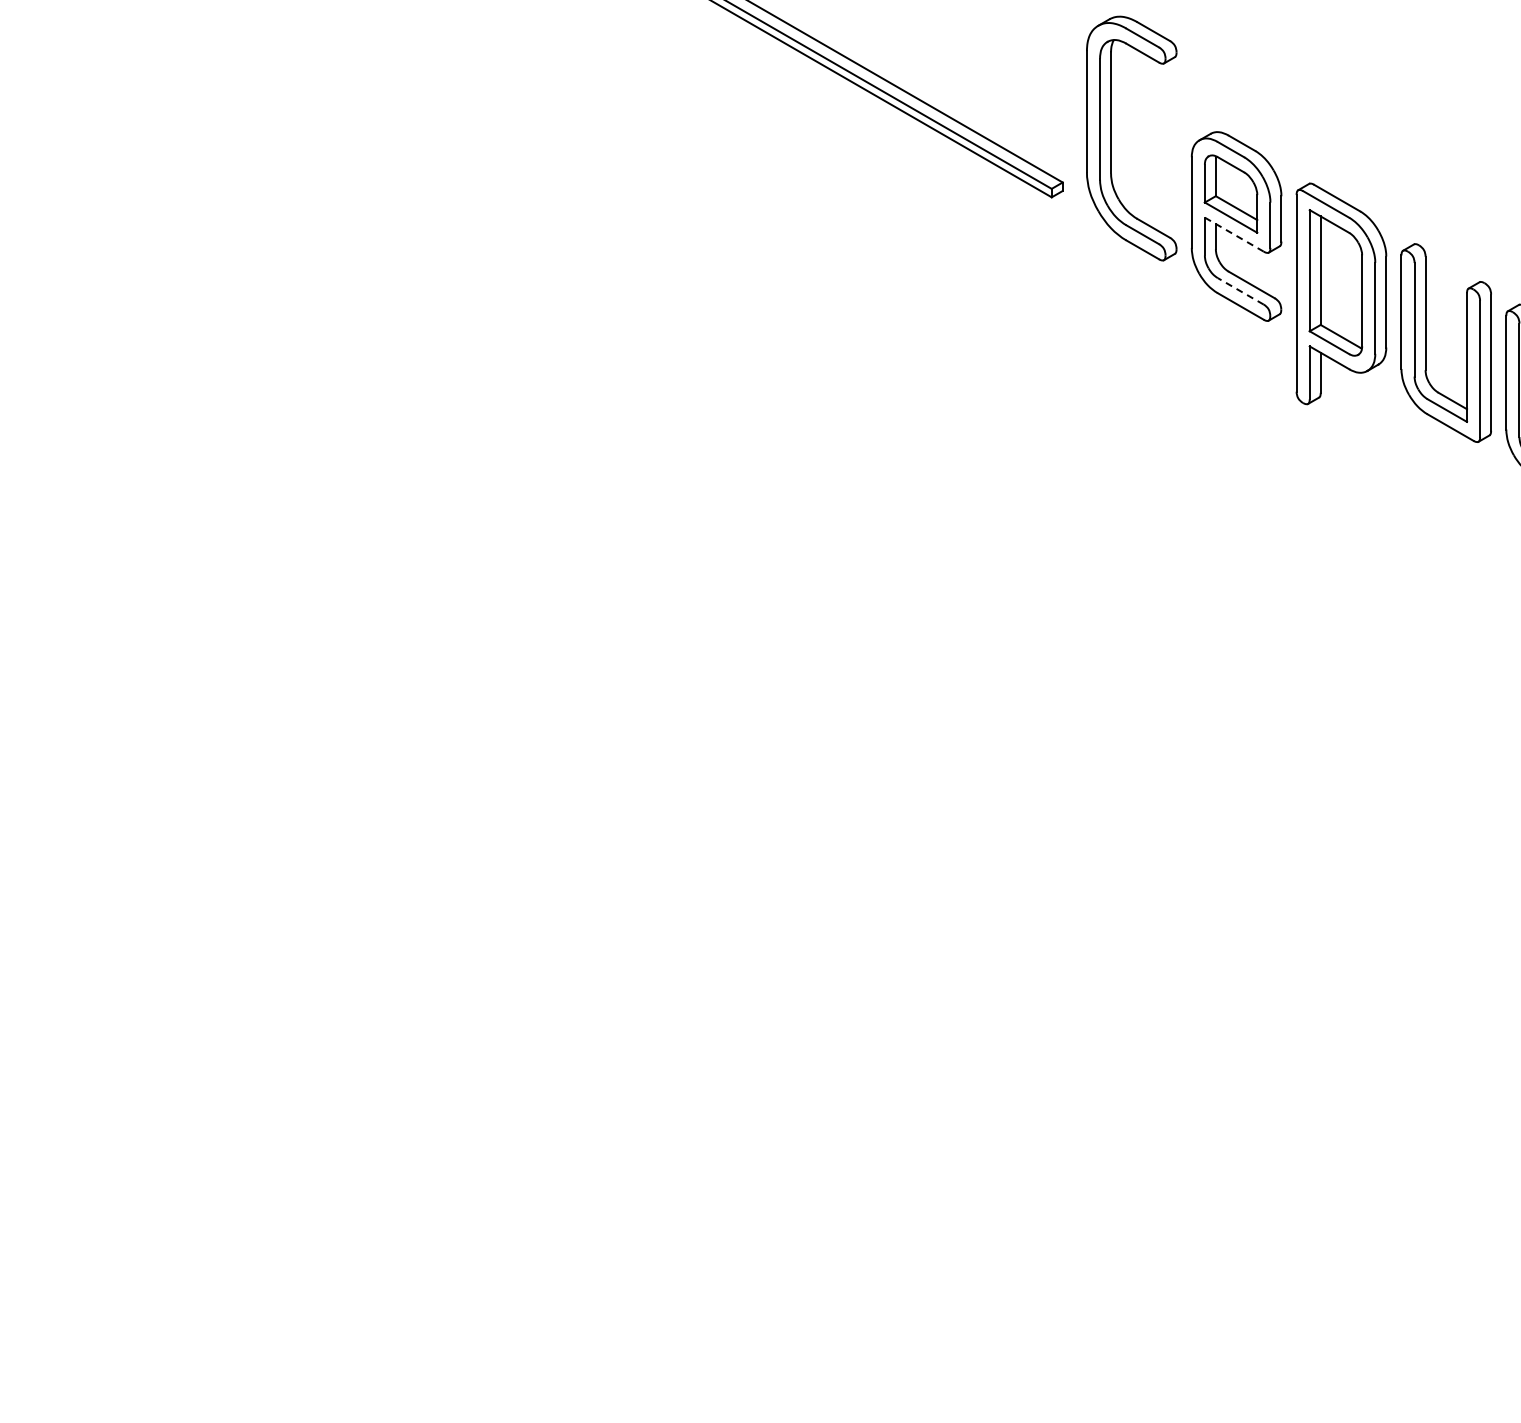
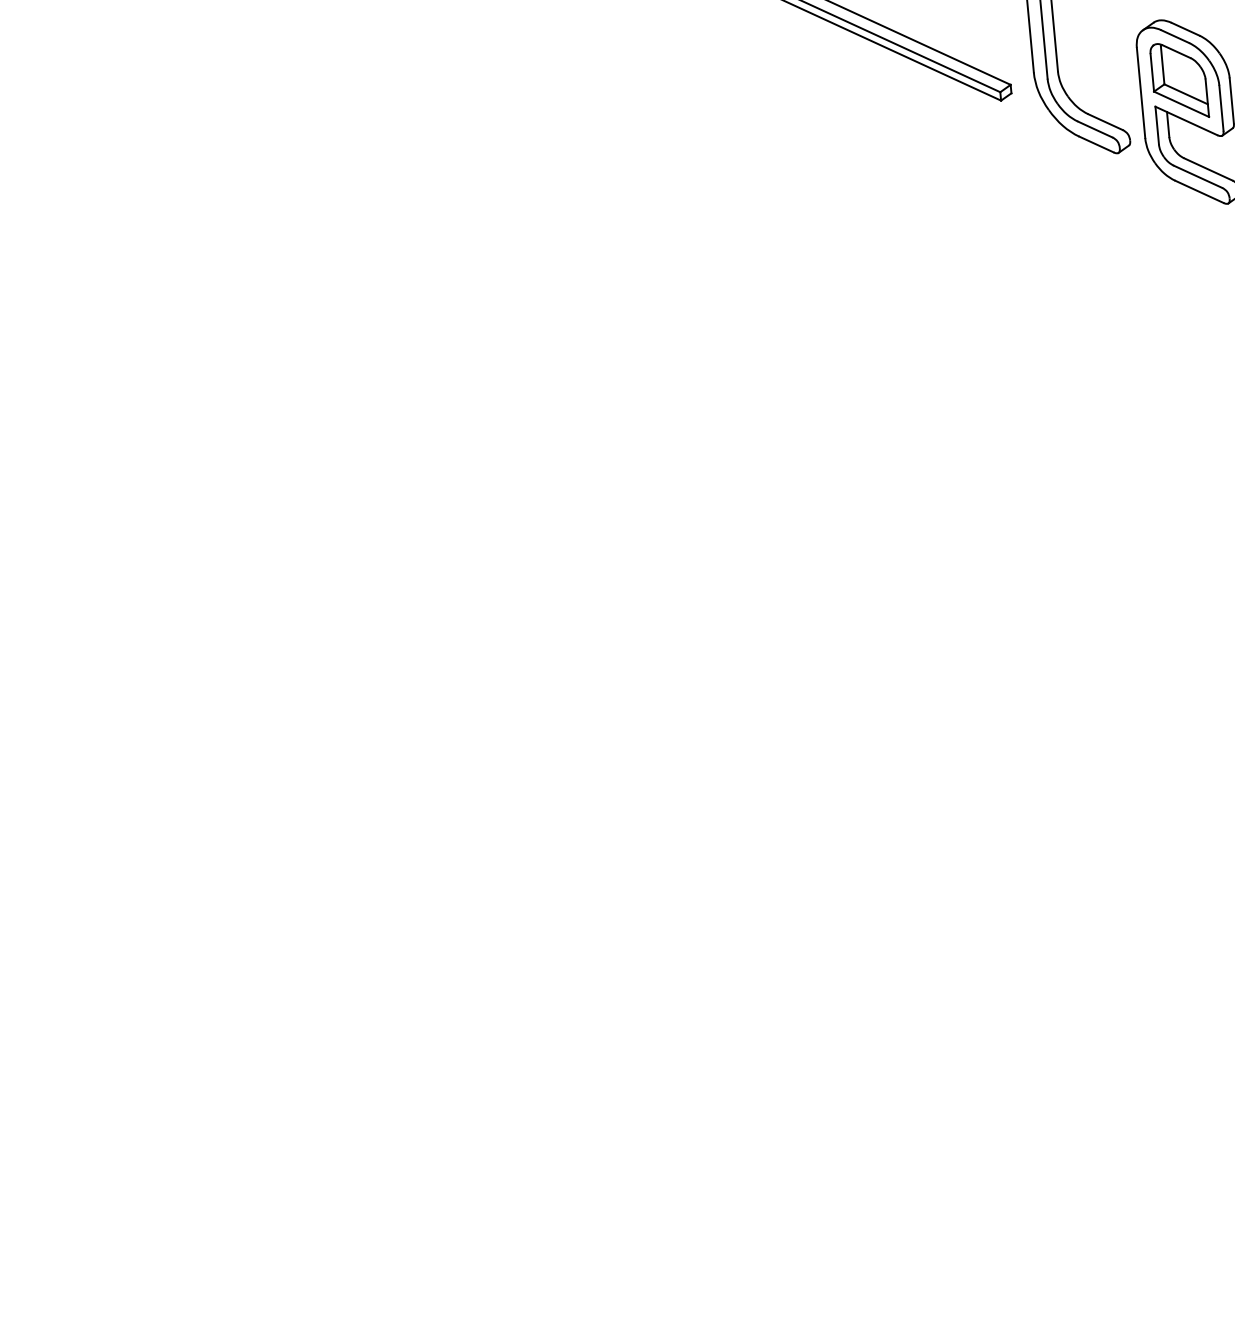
line: (1234, 234) -> (1186, 120), dashed -> solid
line: (1240, 291) -> (1197, 176), dashed -> solid

